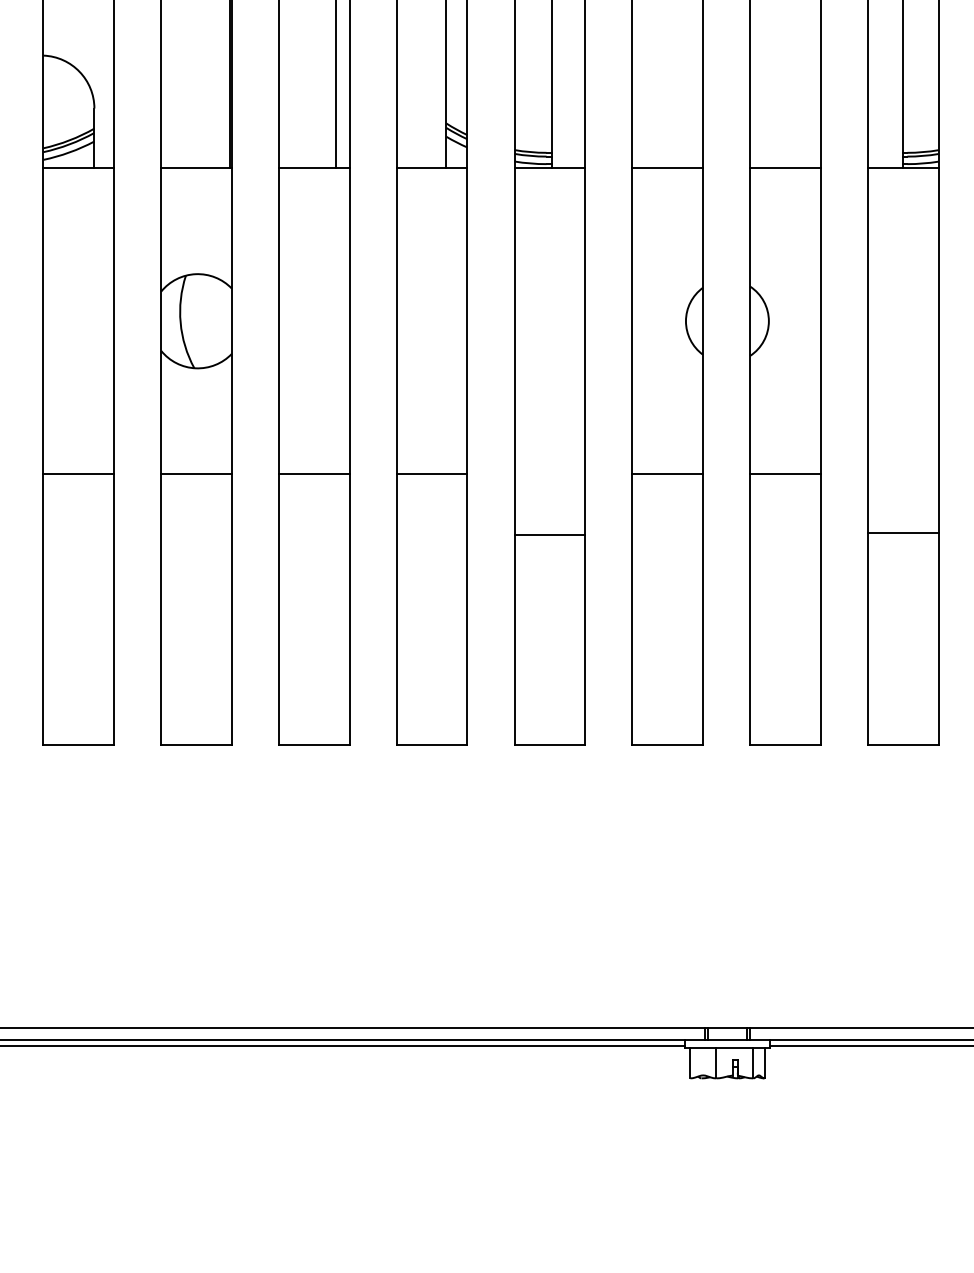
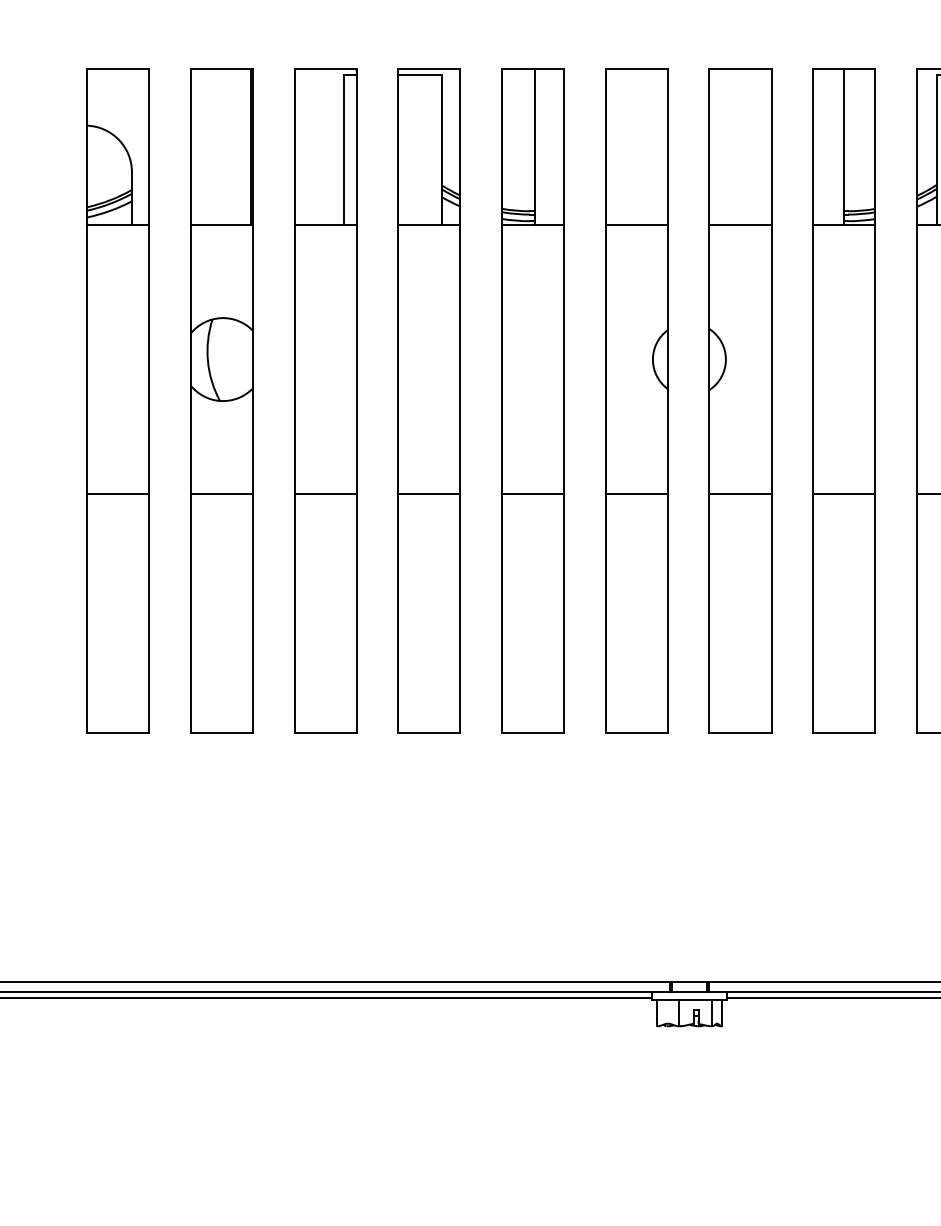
line: (903, 533) -> (844, 494), moved
line: (549, 534) -> (532, 494), moved

